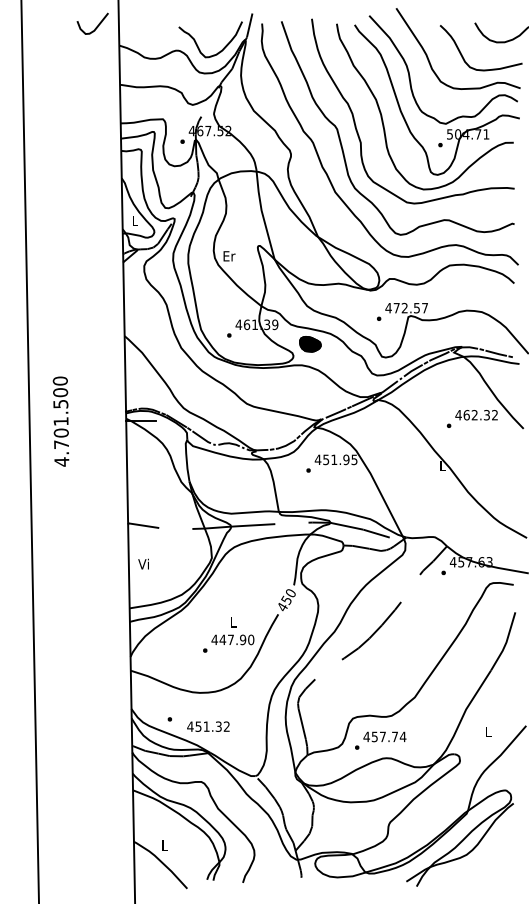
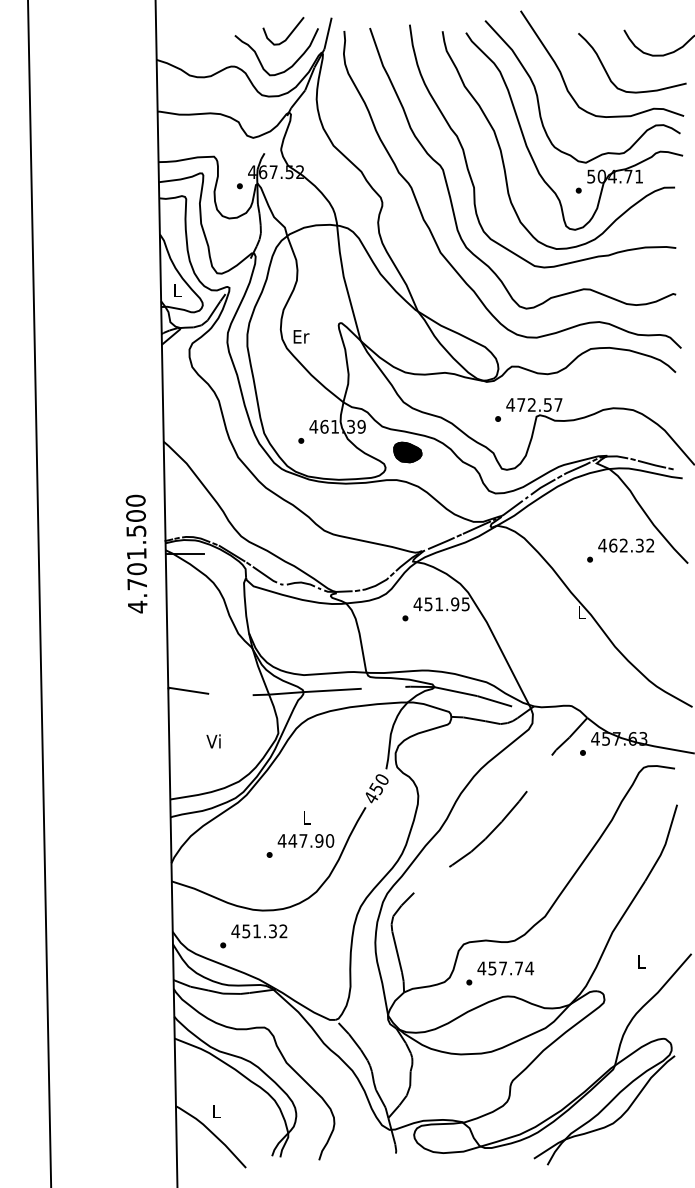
curve: (96, 26) -> (288, 34), moved
text: (60, 421) -> (135, 553), moved
text: (143, 563) -> (213, 740), moved
text: (208, 726) -> (259, 931), moved

